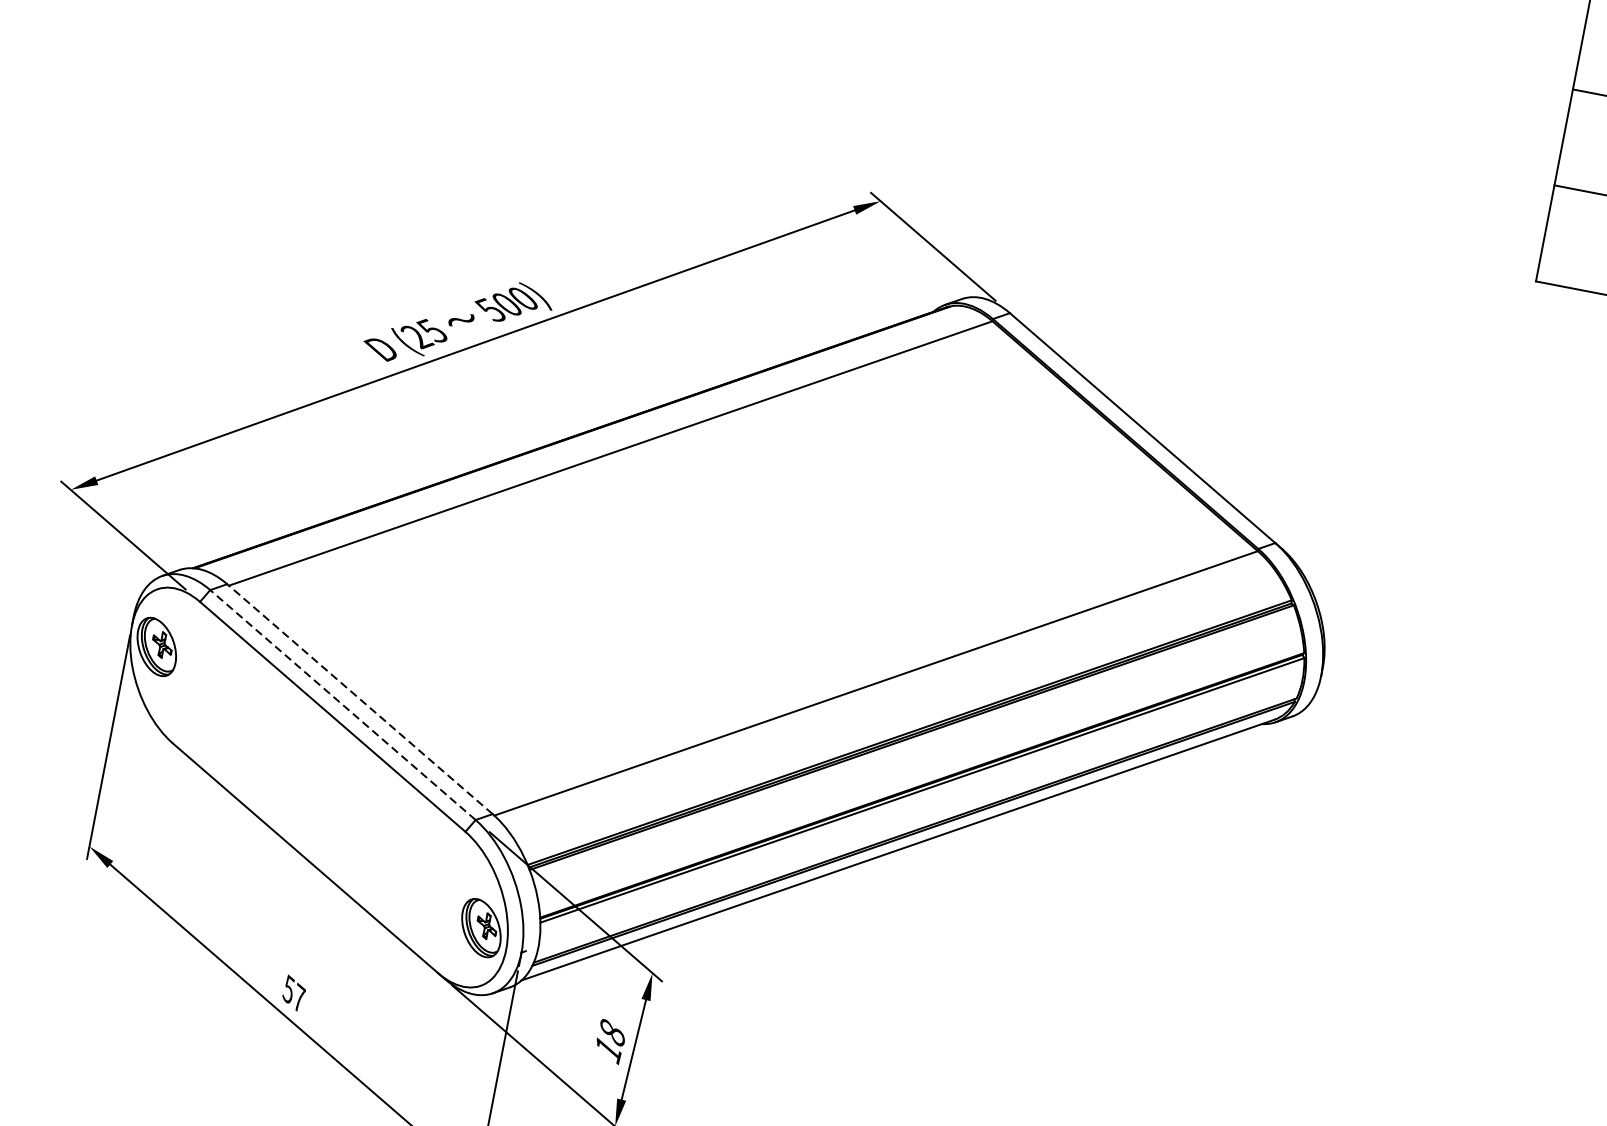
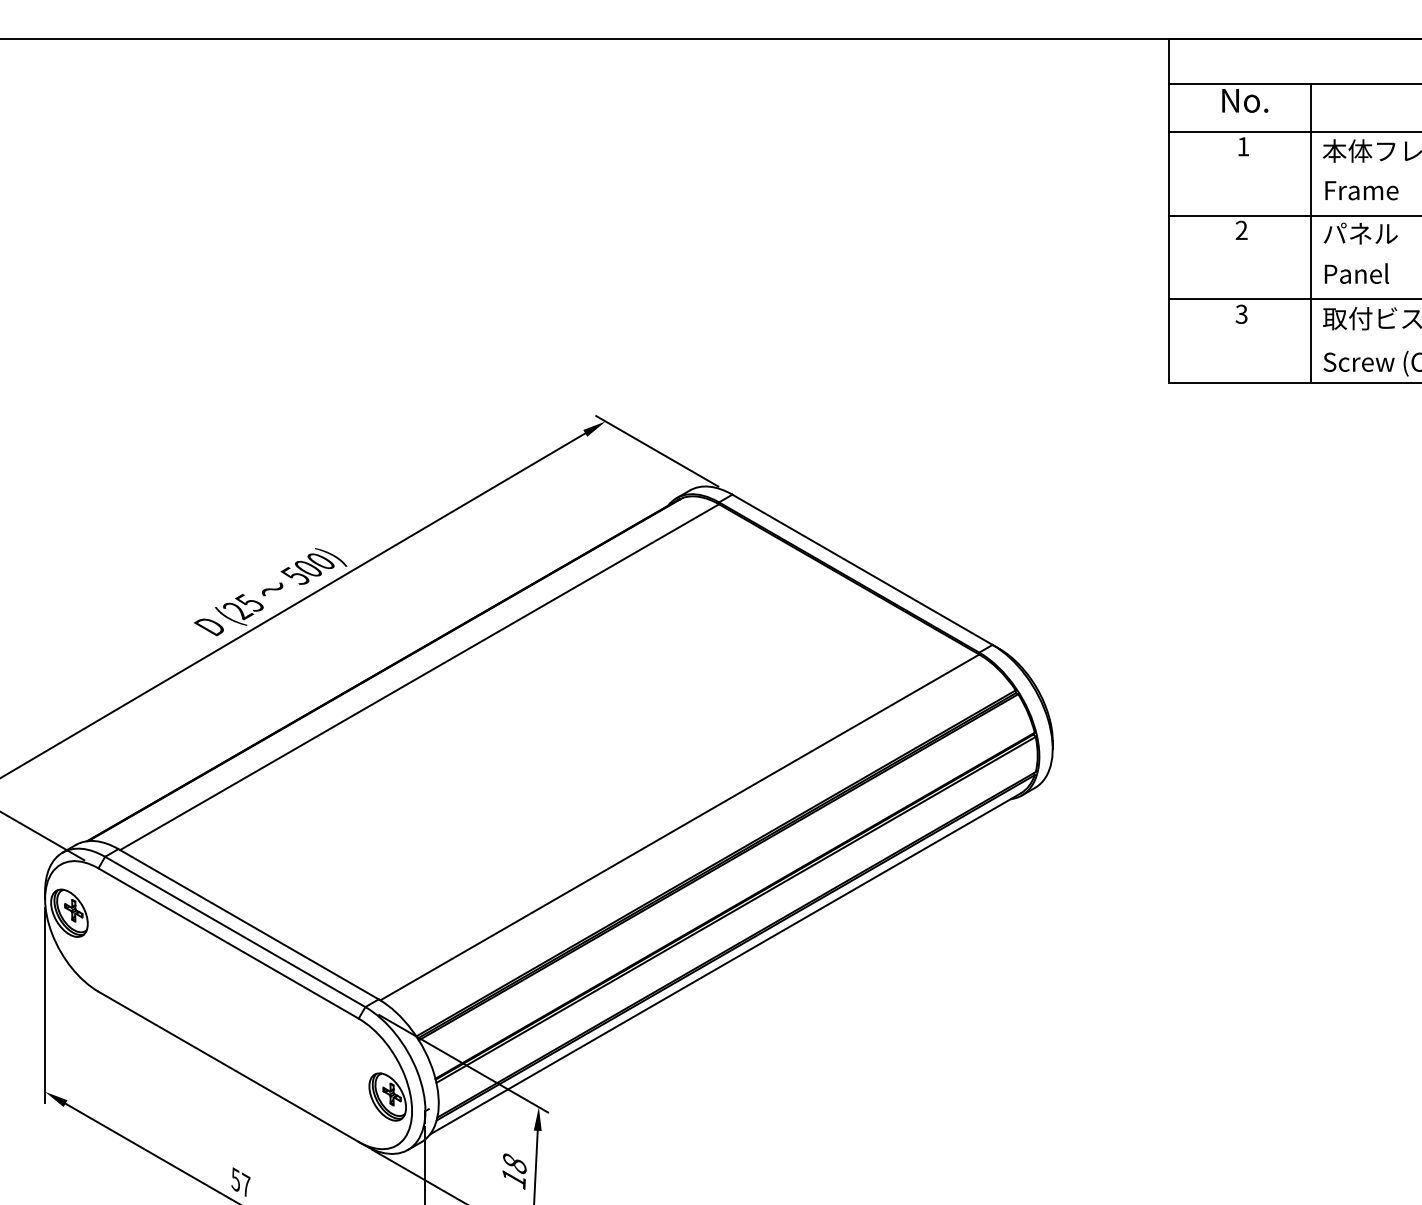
line: (359, 699) -> (248, 924), dashed -> solid
line: (342, 704) -> (234, 931), dashed -> solid

